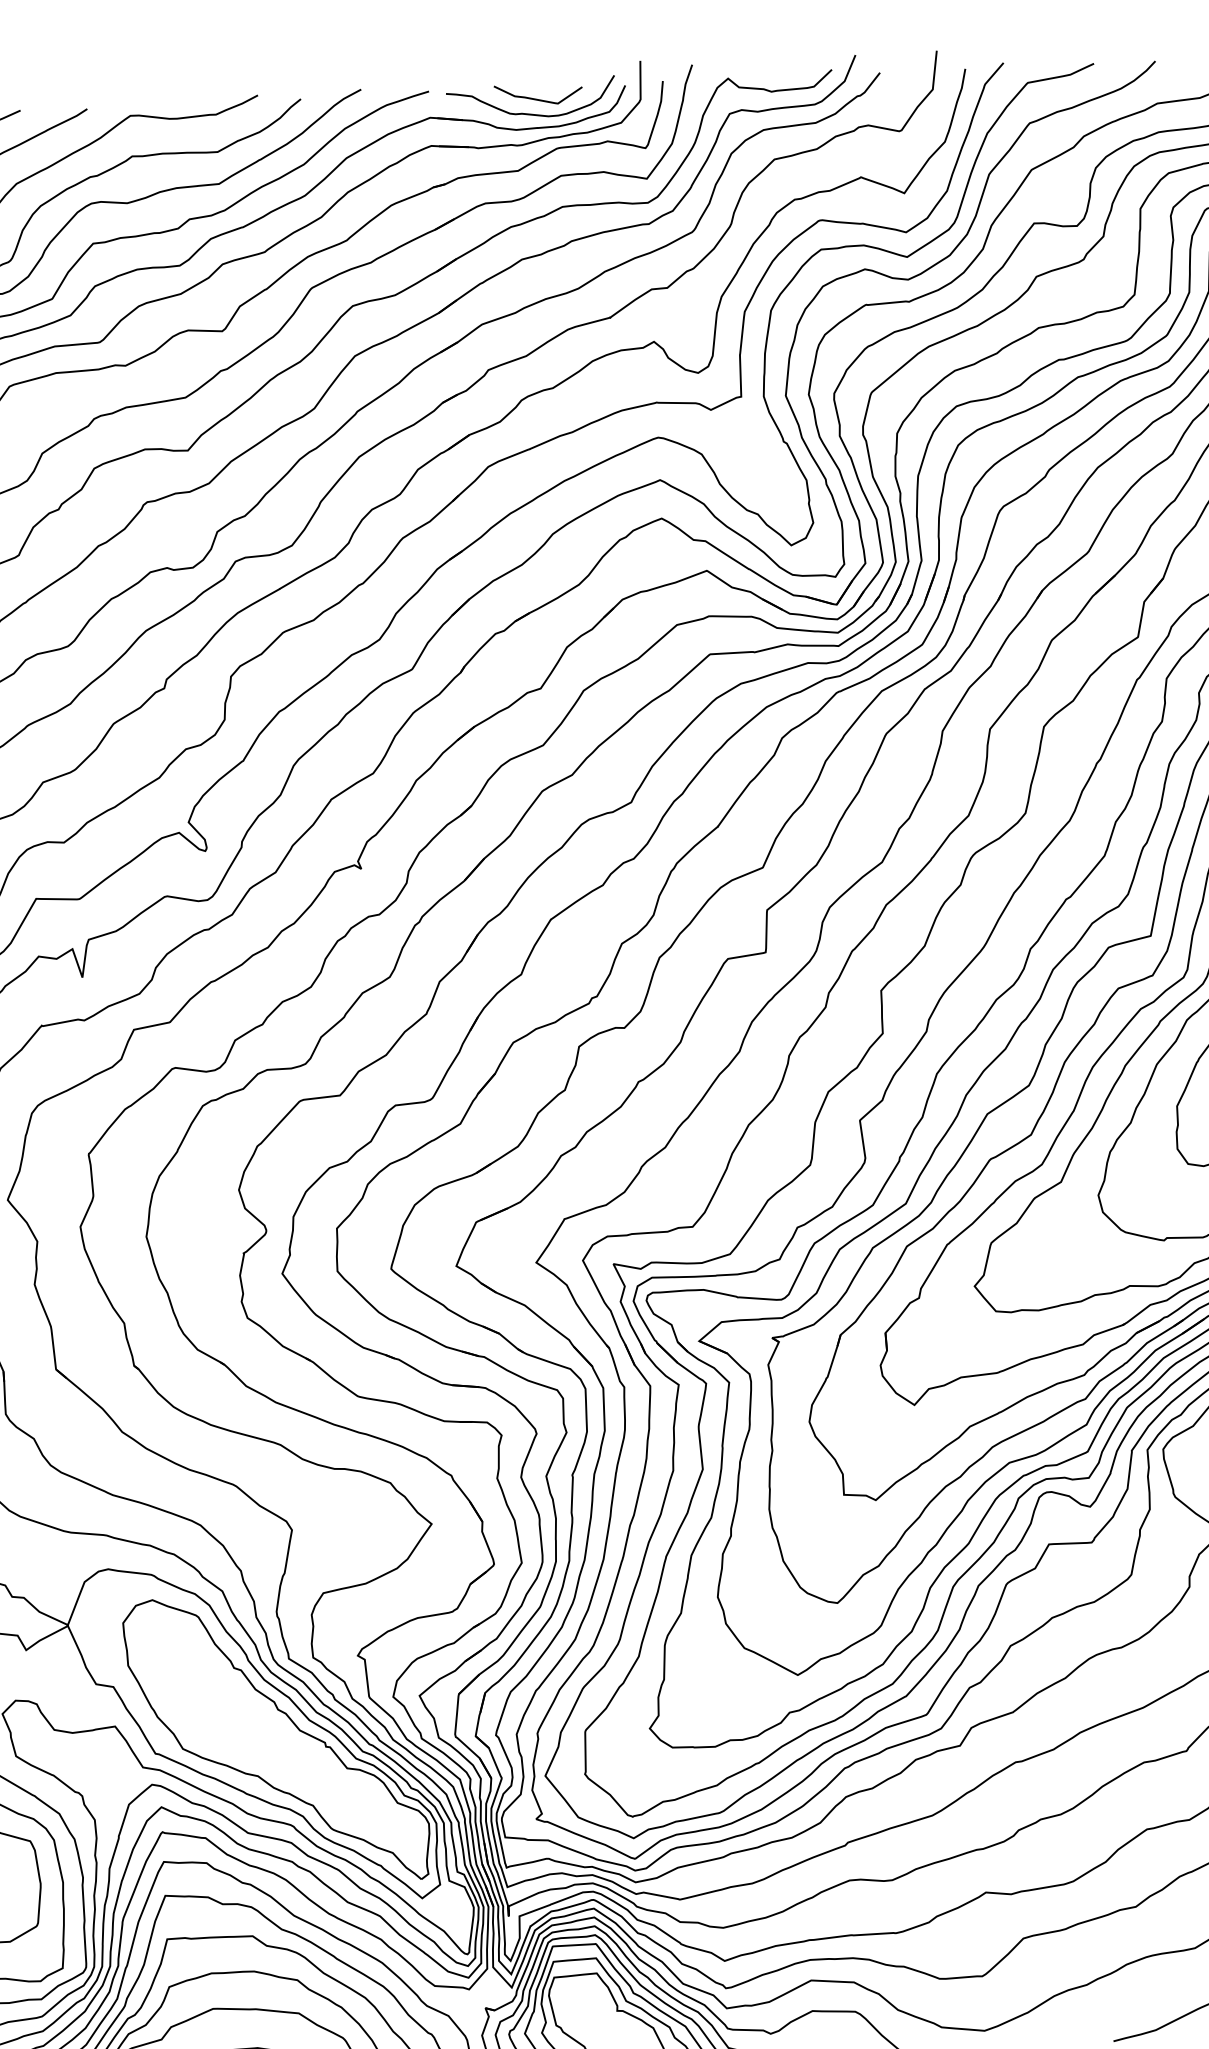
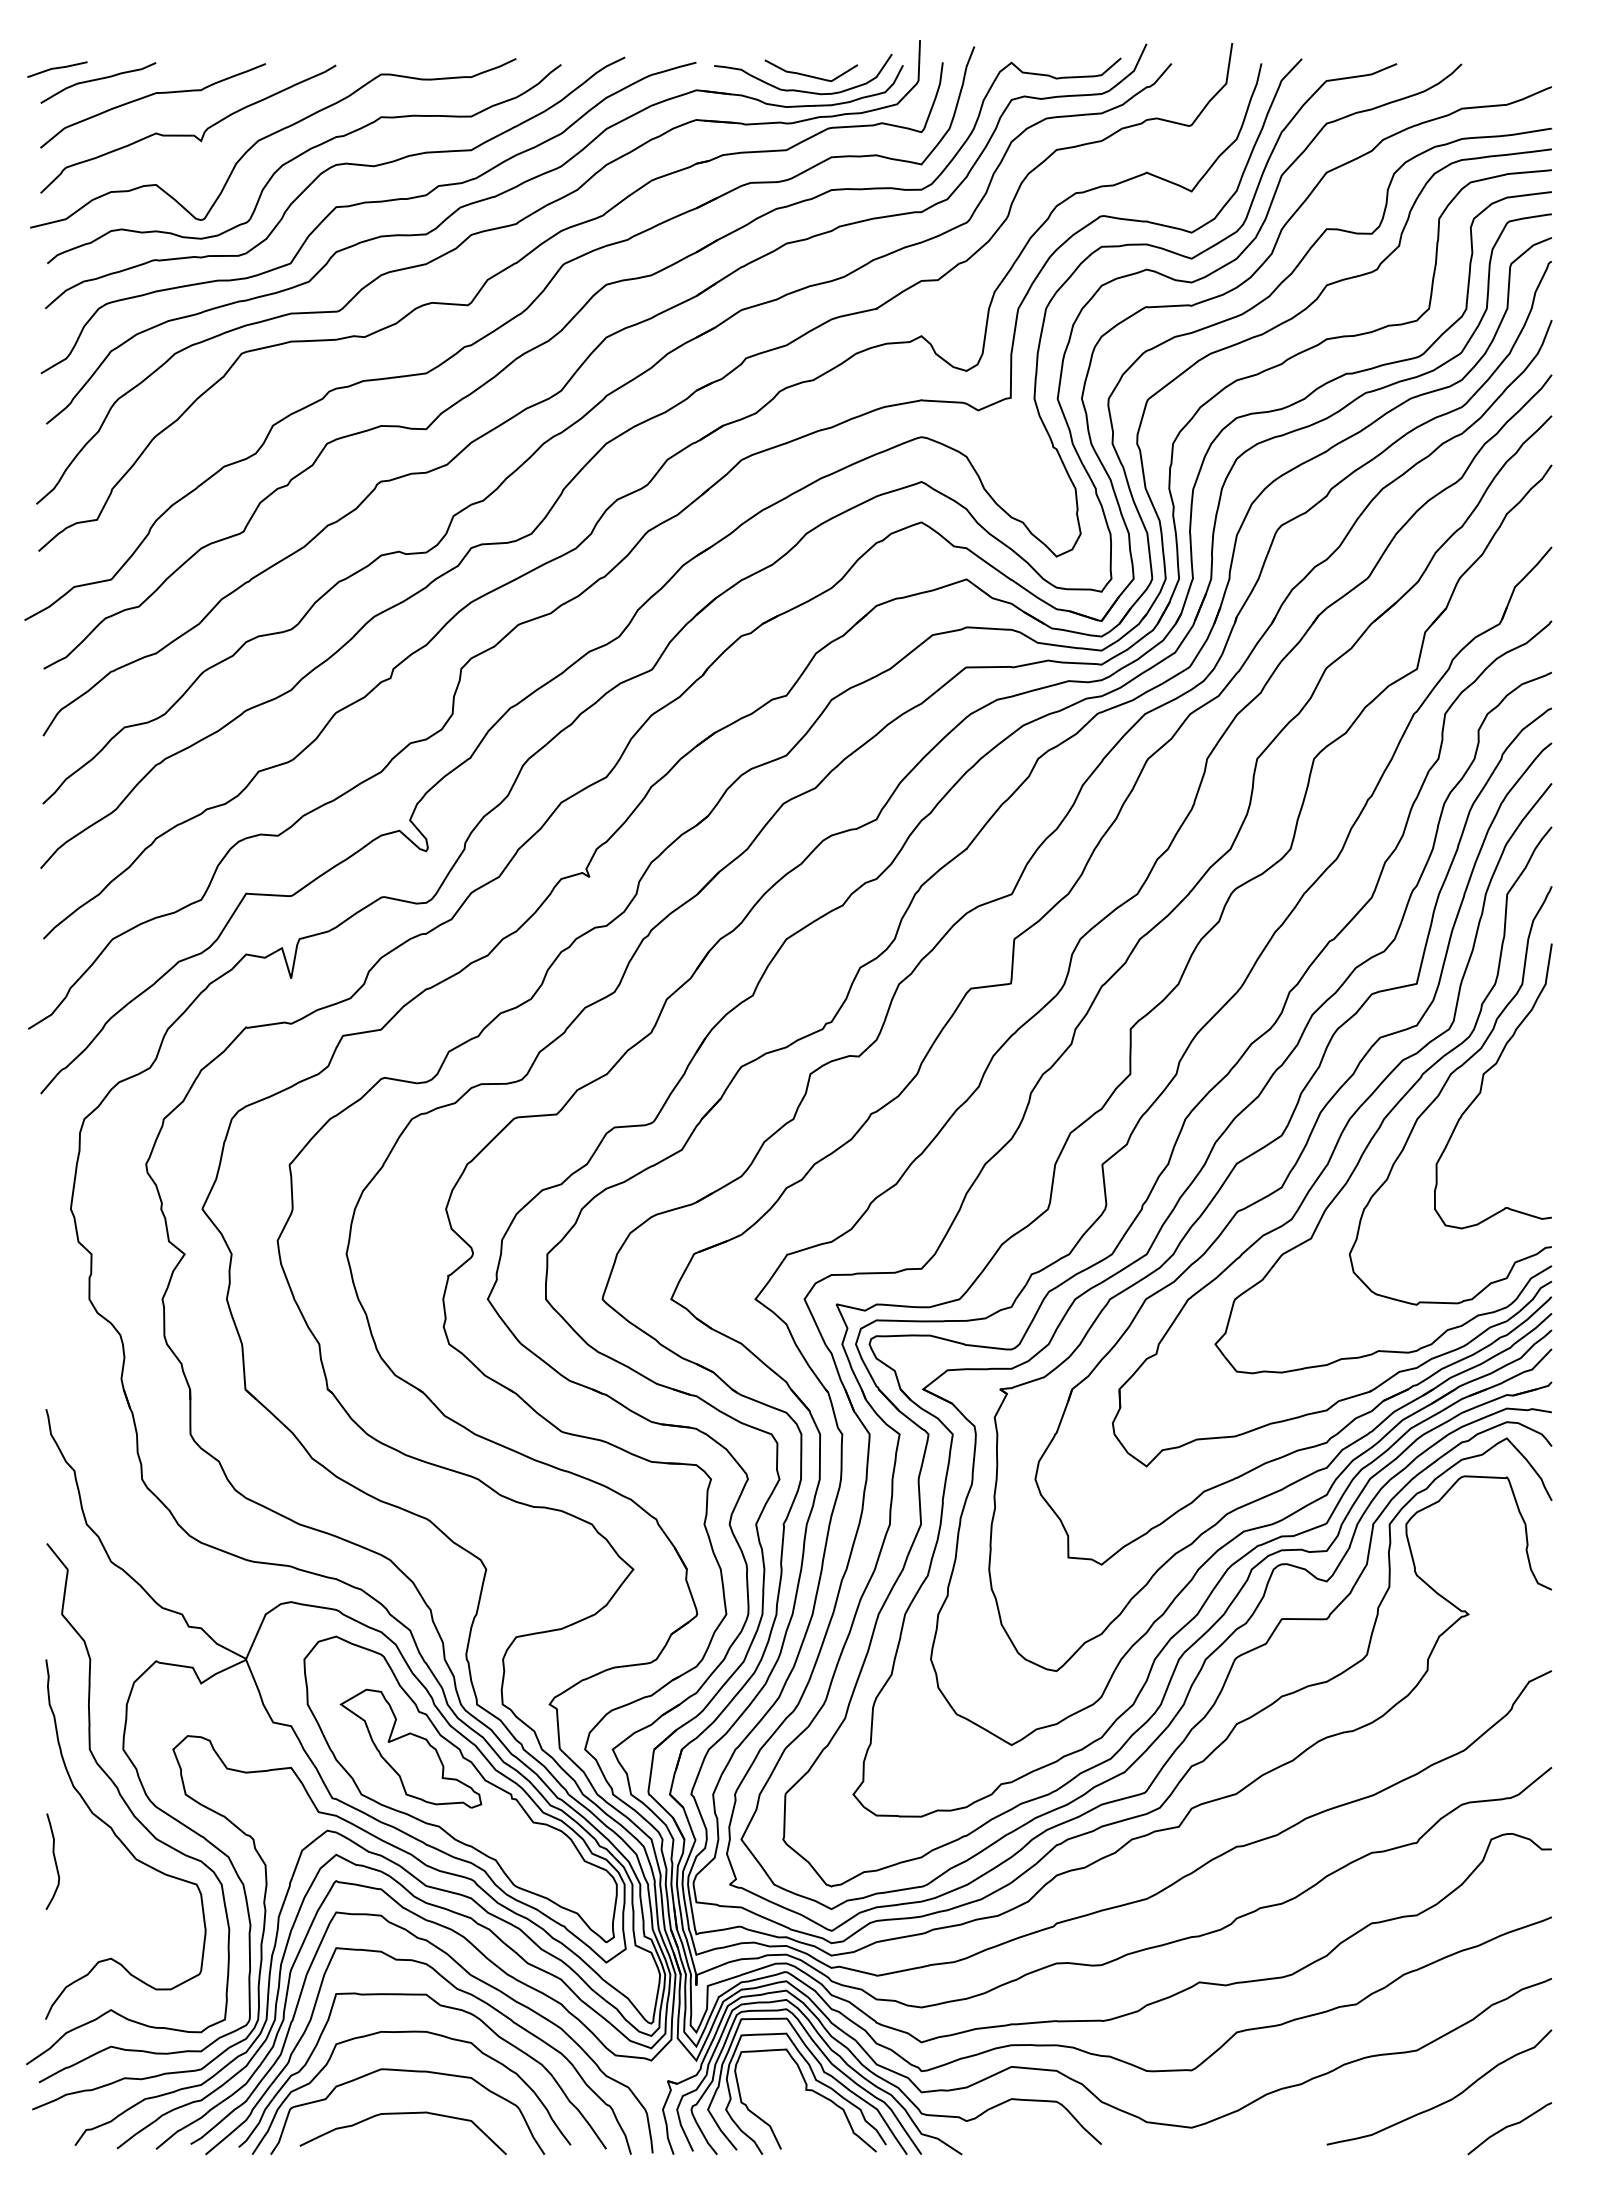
part: (227, 1703) -> (410, 1748), added

